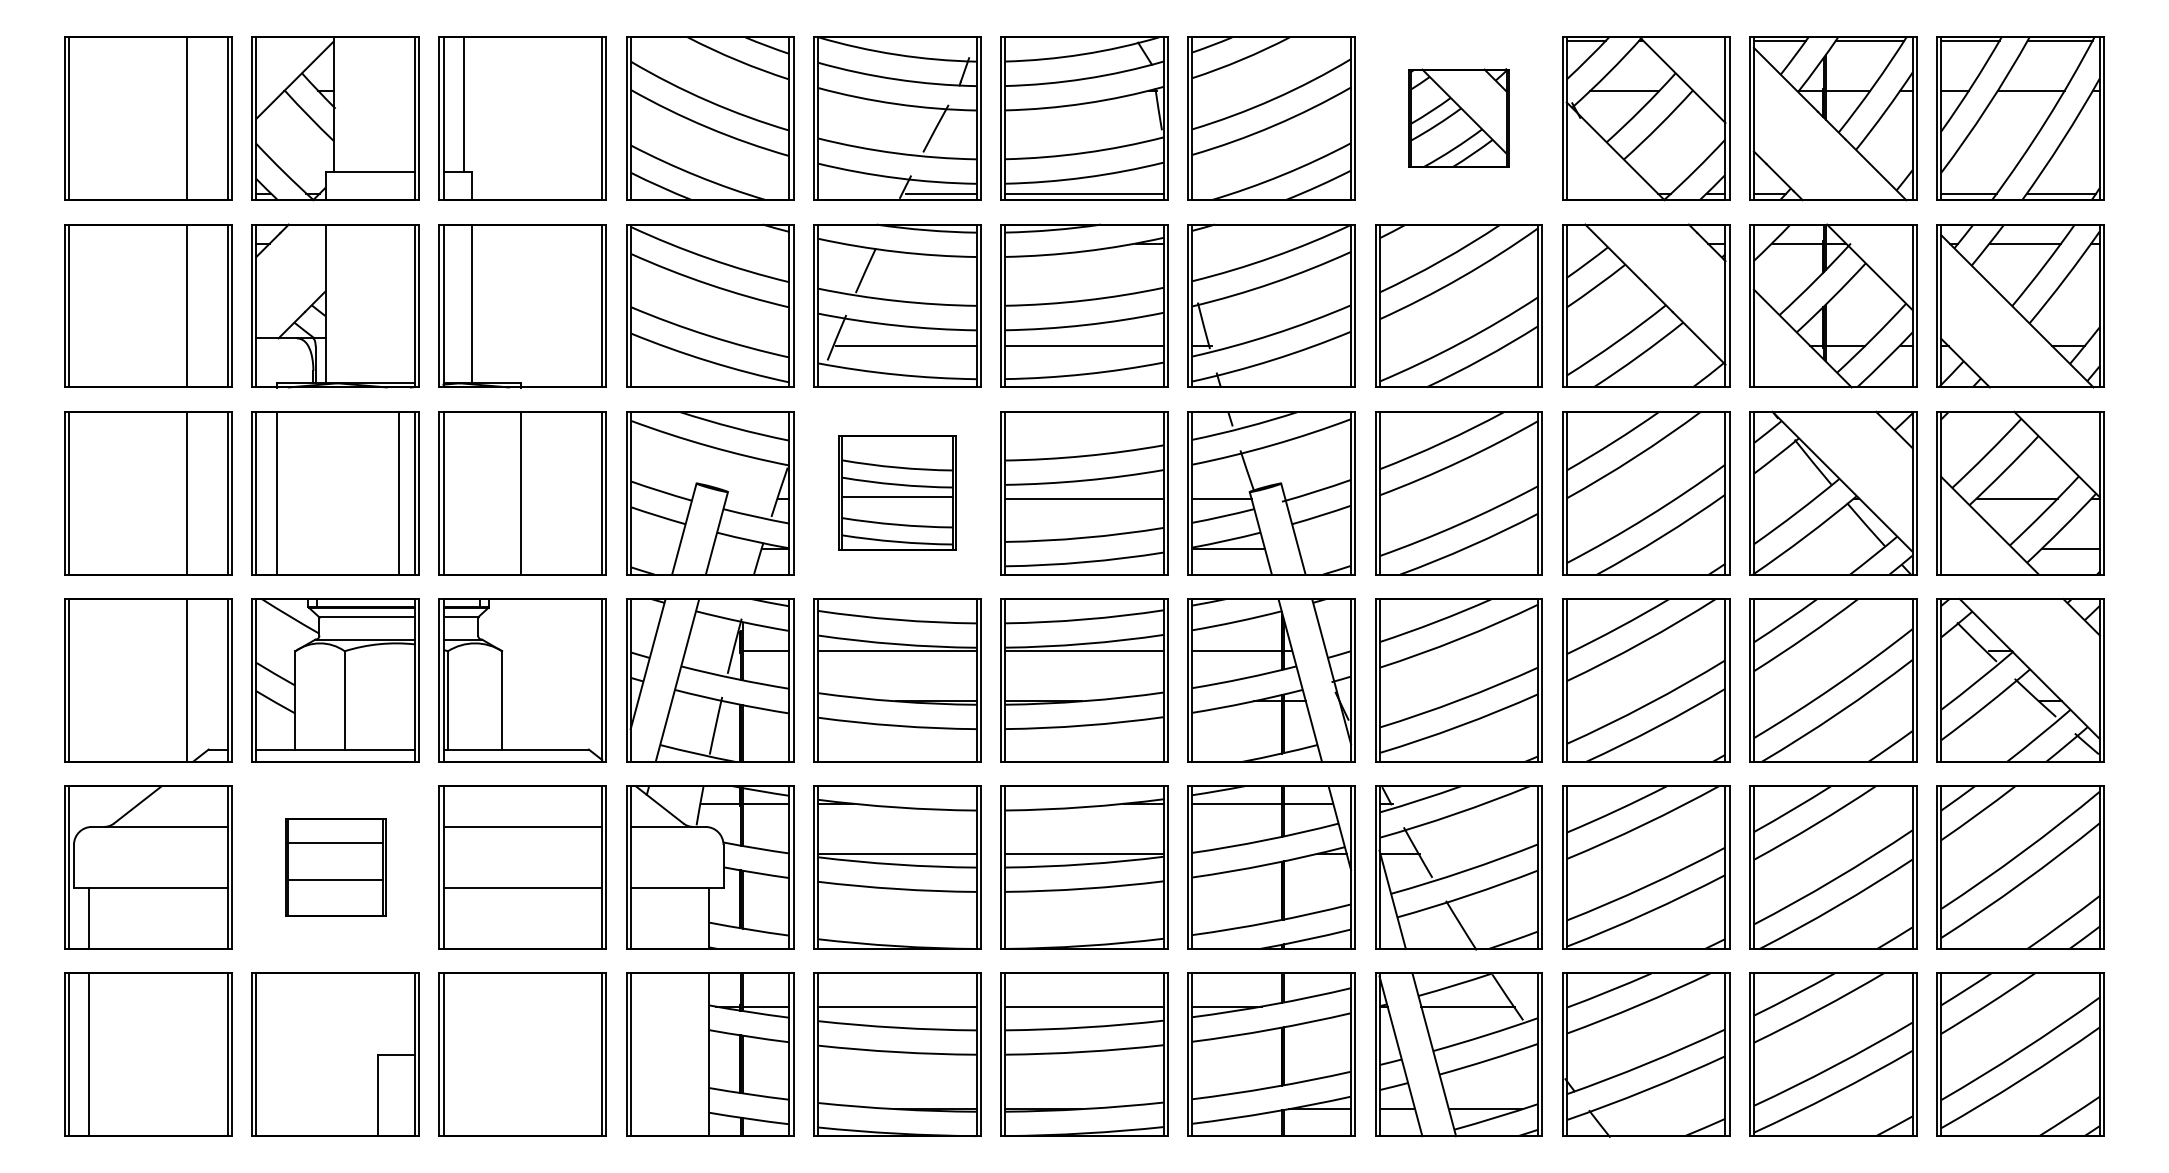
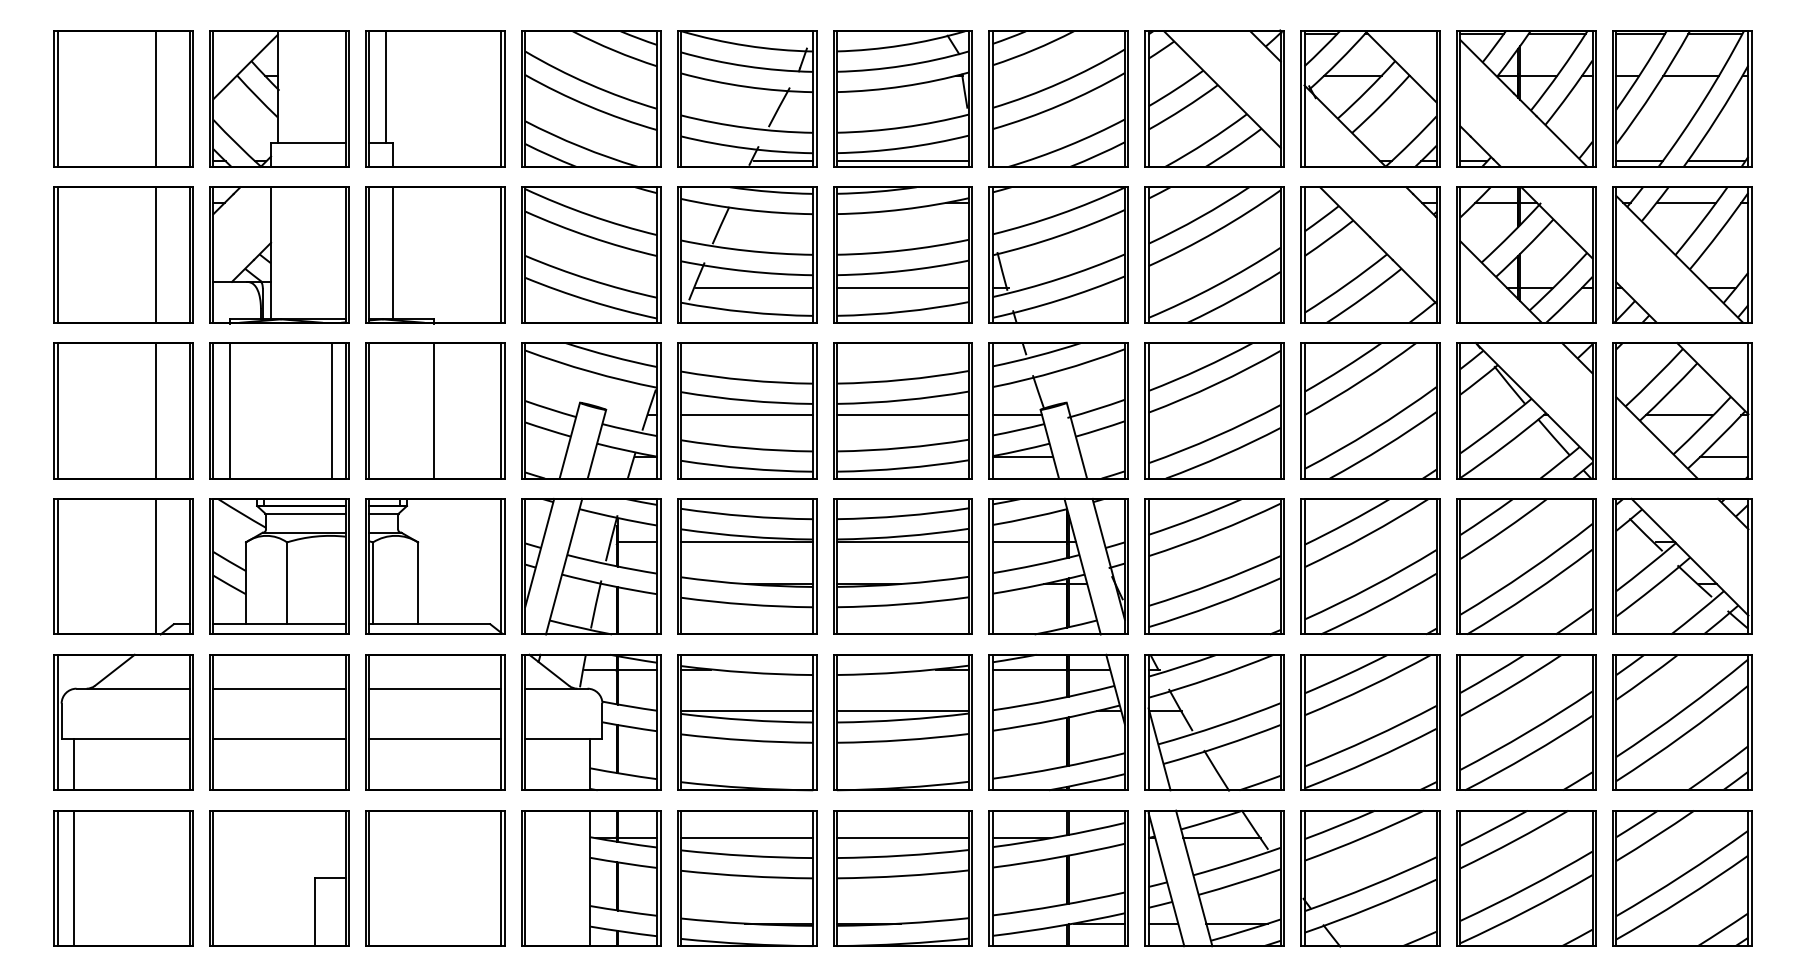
part: (1458, 117) -> (1214, 98), size x1.67
part: (897, 493) -> (747, 411), size x1.43
part: (335, 867) -> (279, 722), size x1.67

